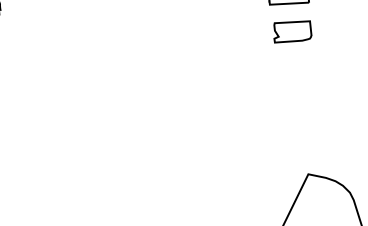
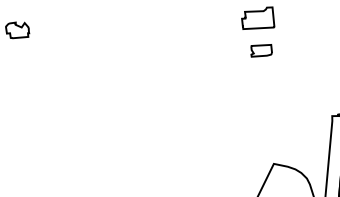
part: (292, 31) -> (261, 50), size x0.7

